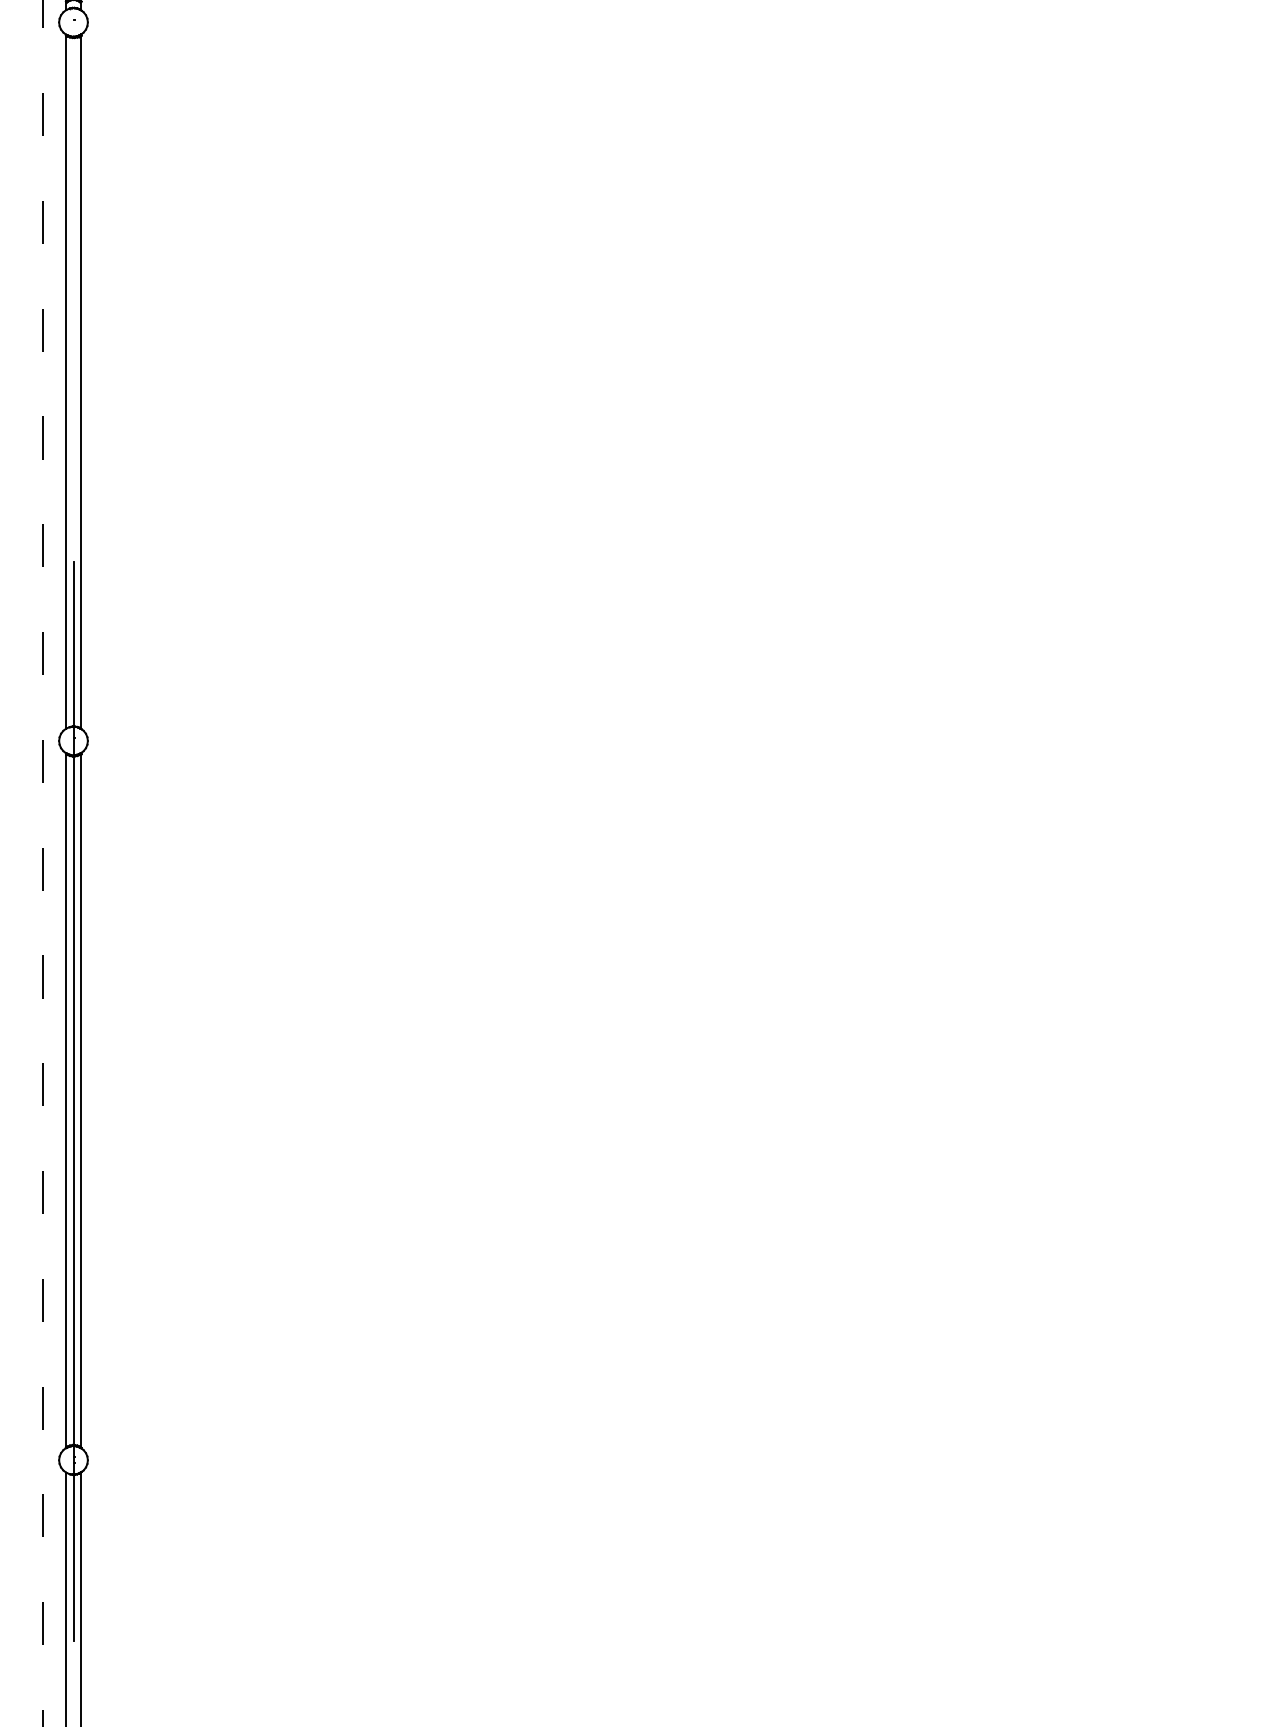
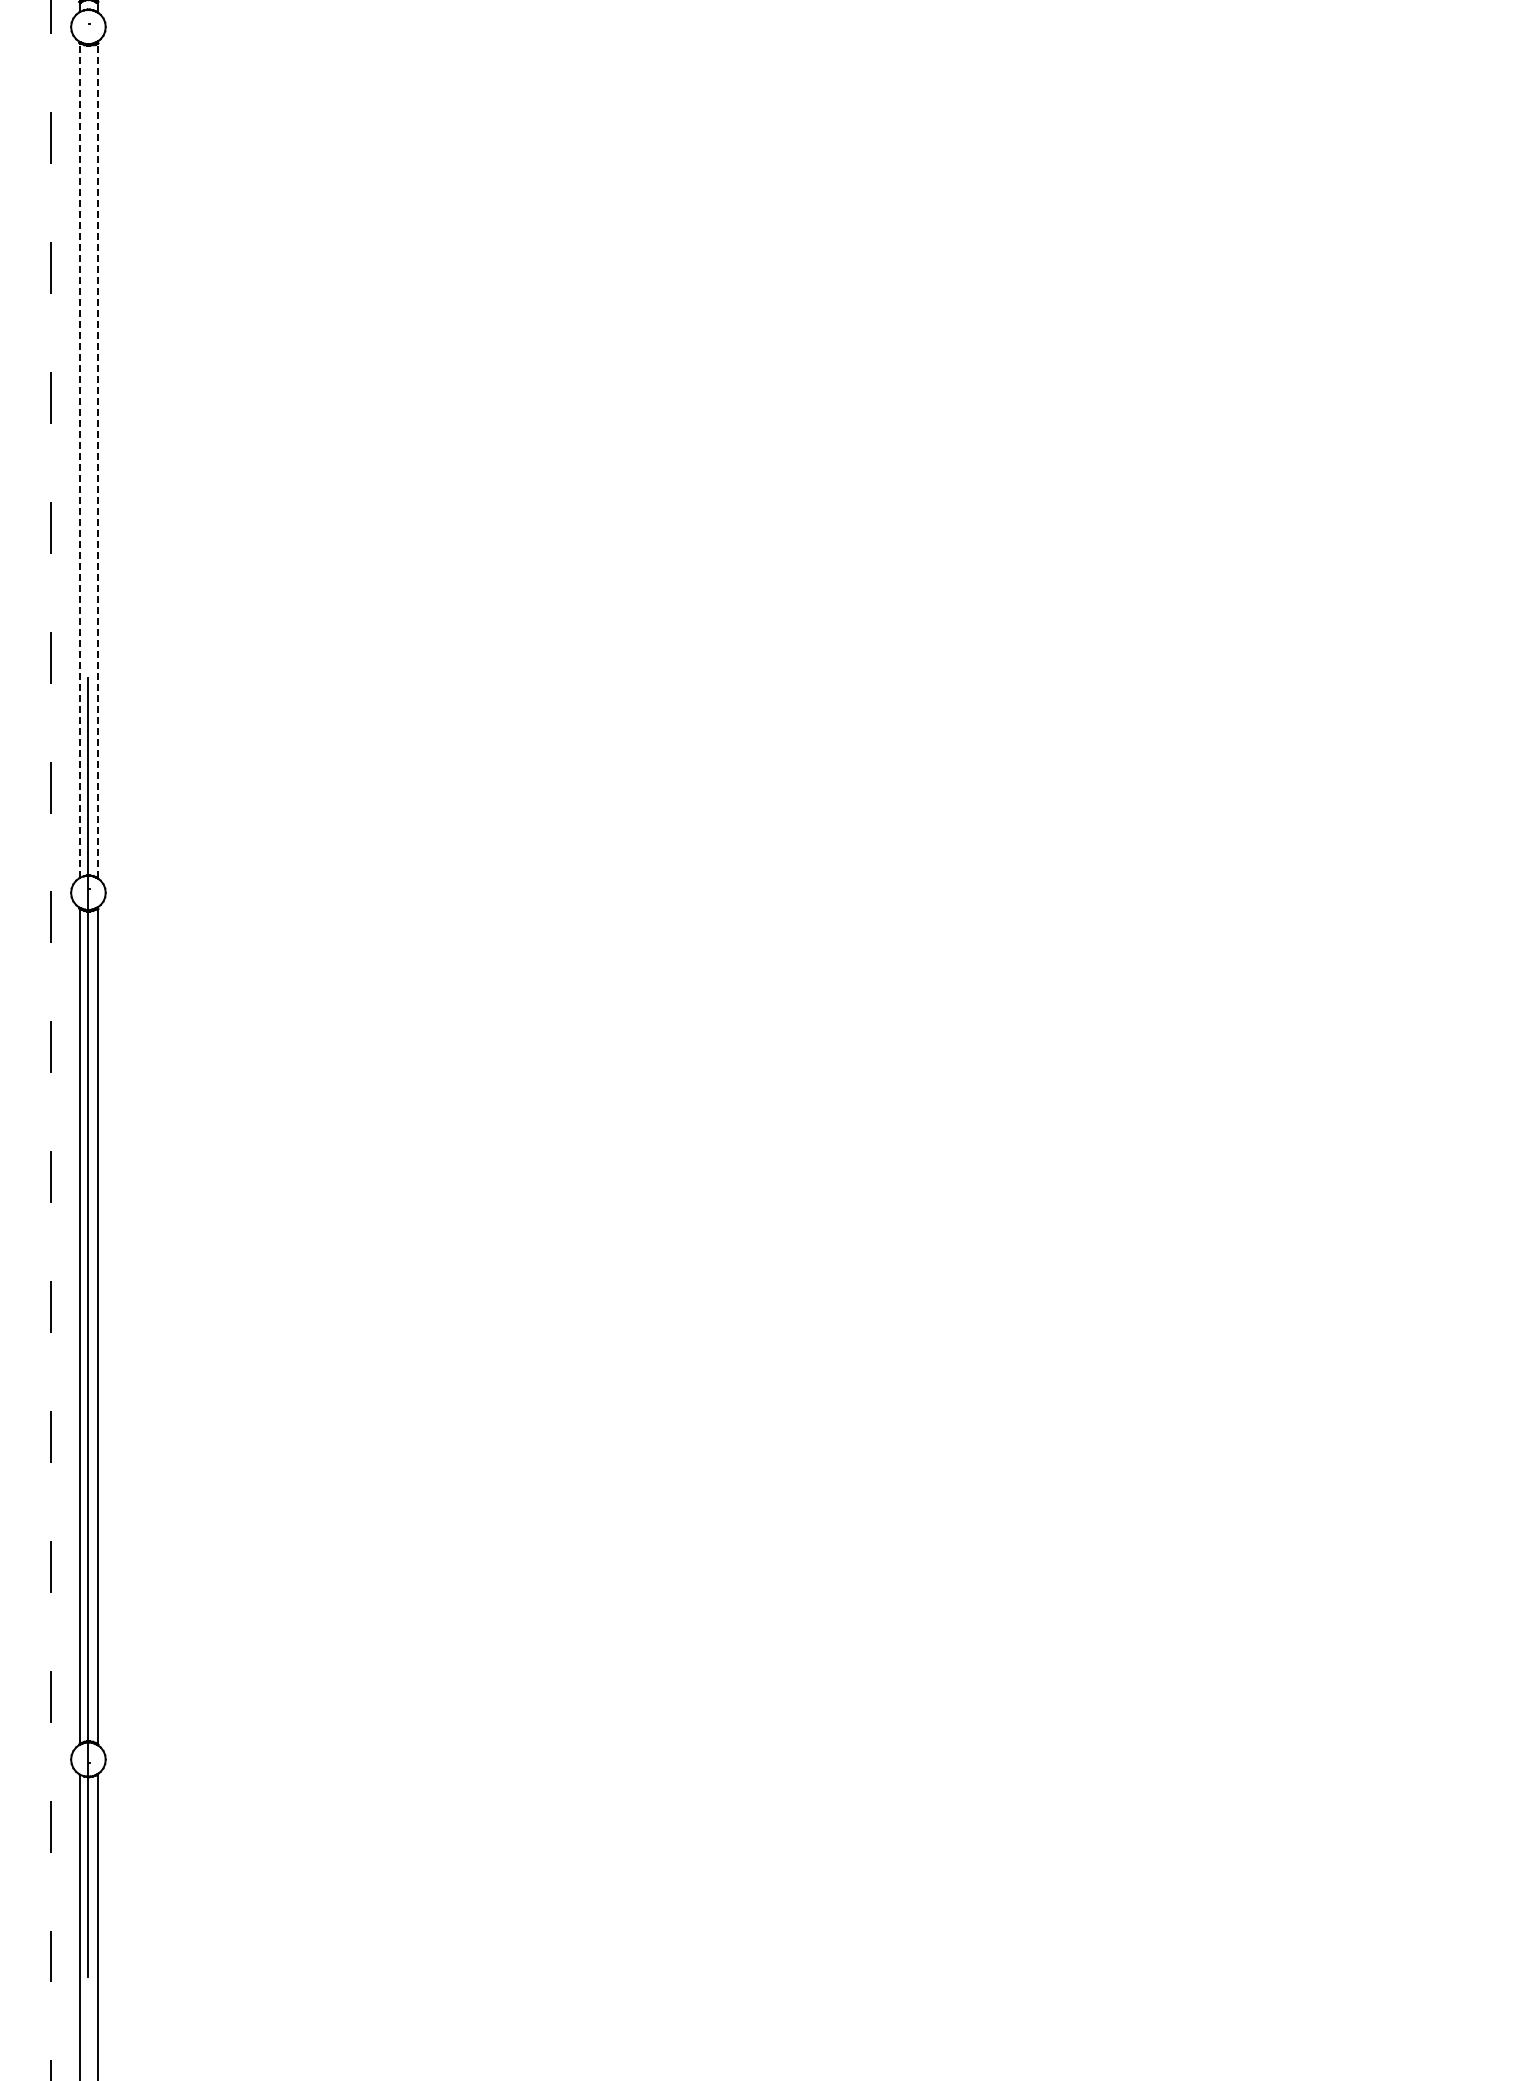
line: (66, 382) -> (79, 460), solid -> dashed
line: (81, 382) -> (97, 460), solid -> dashed

